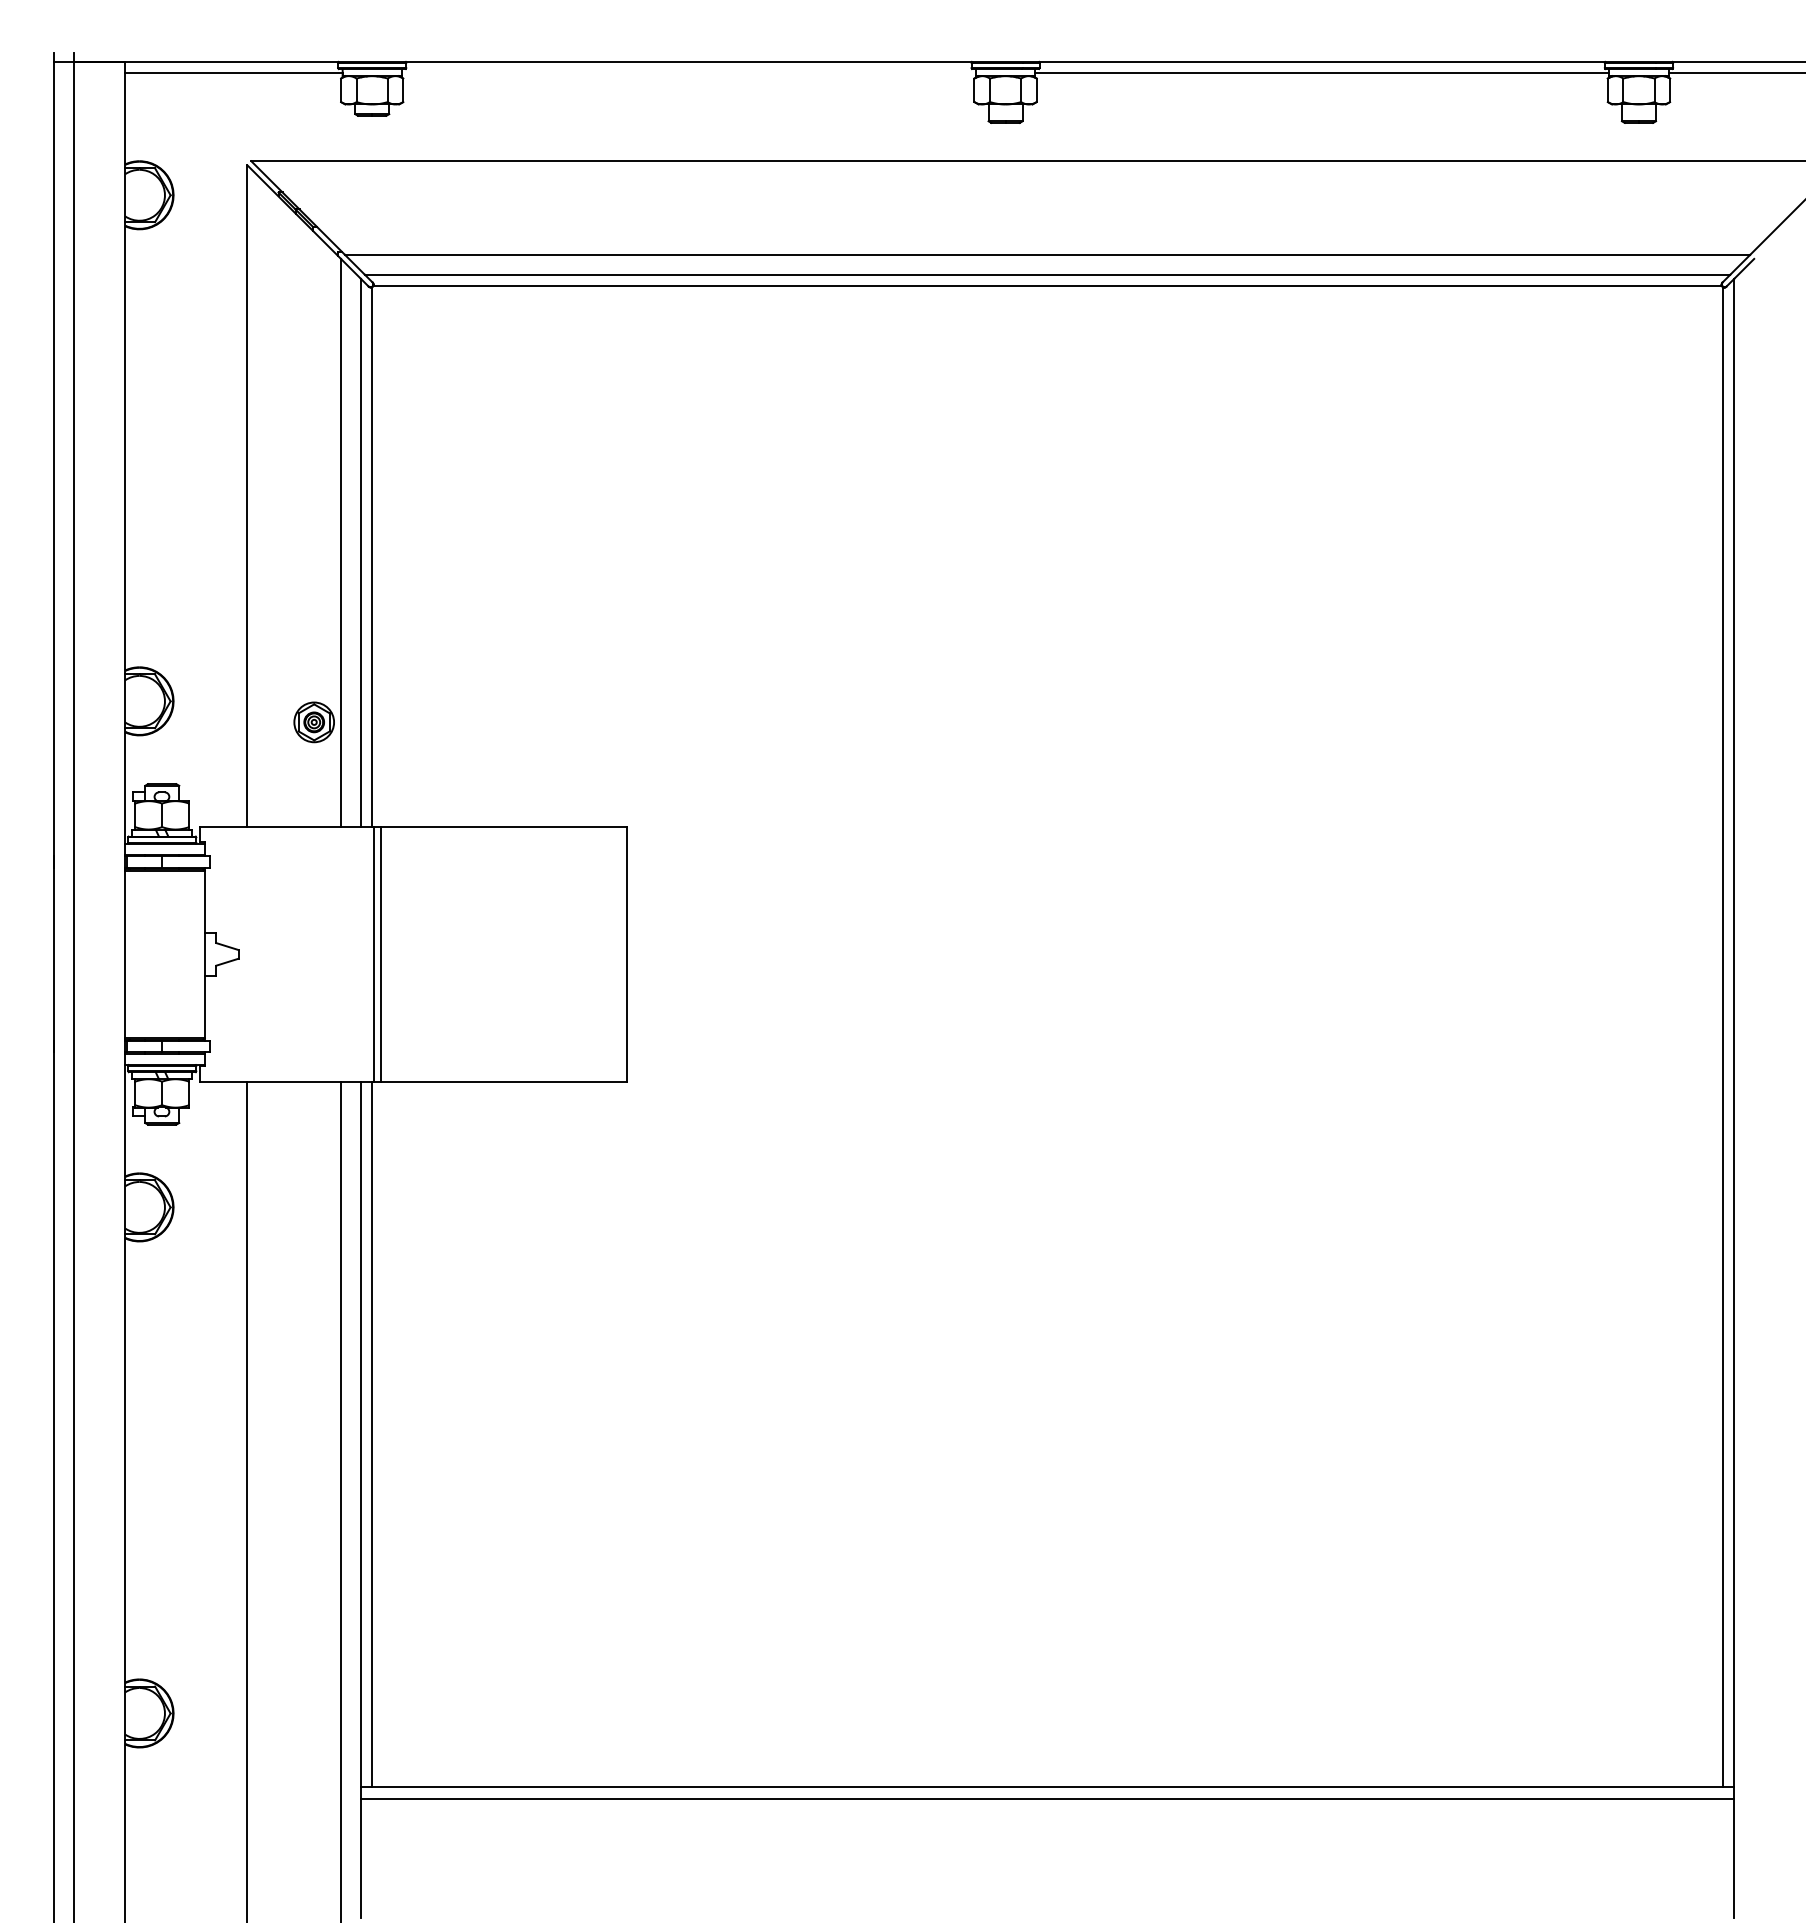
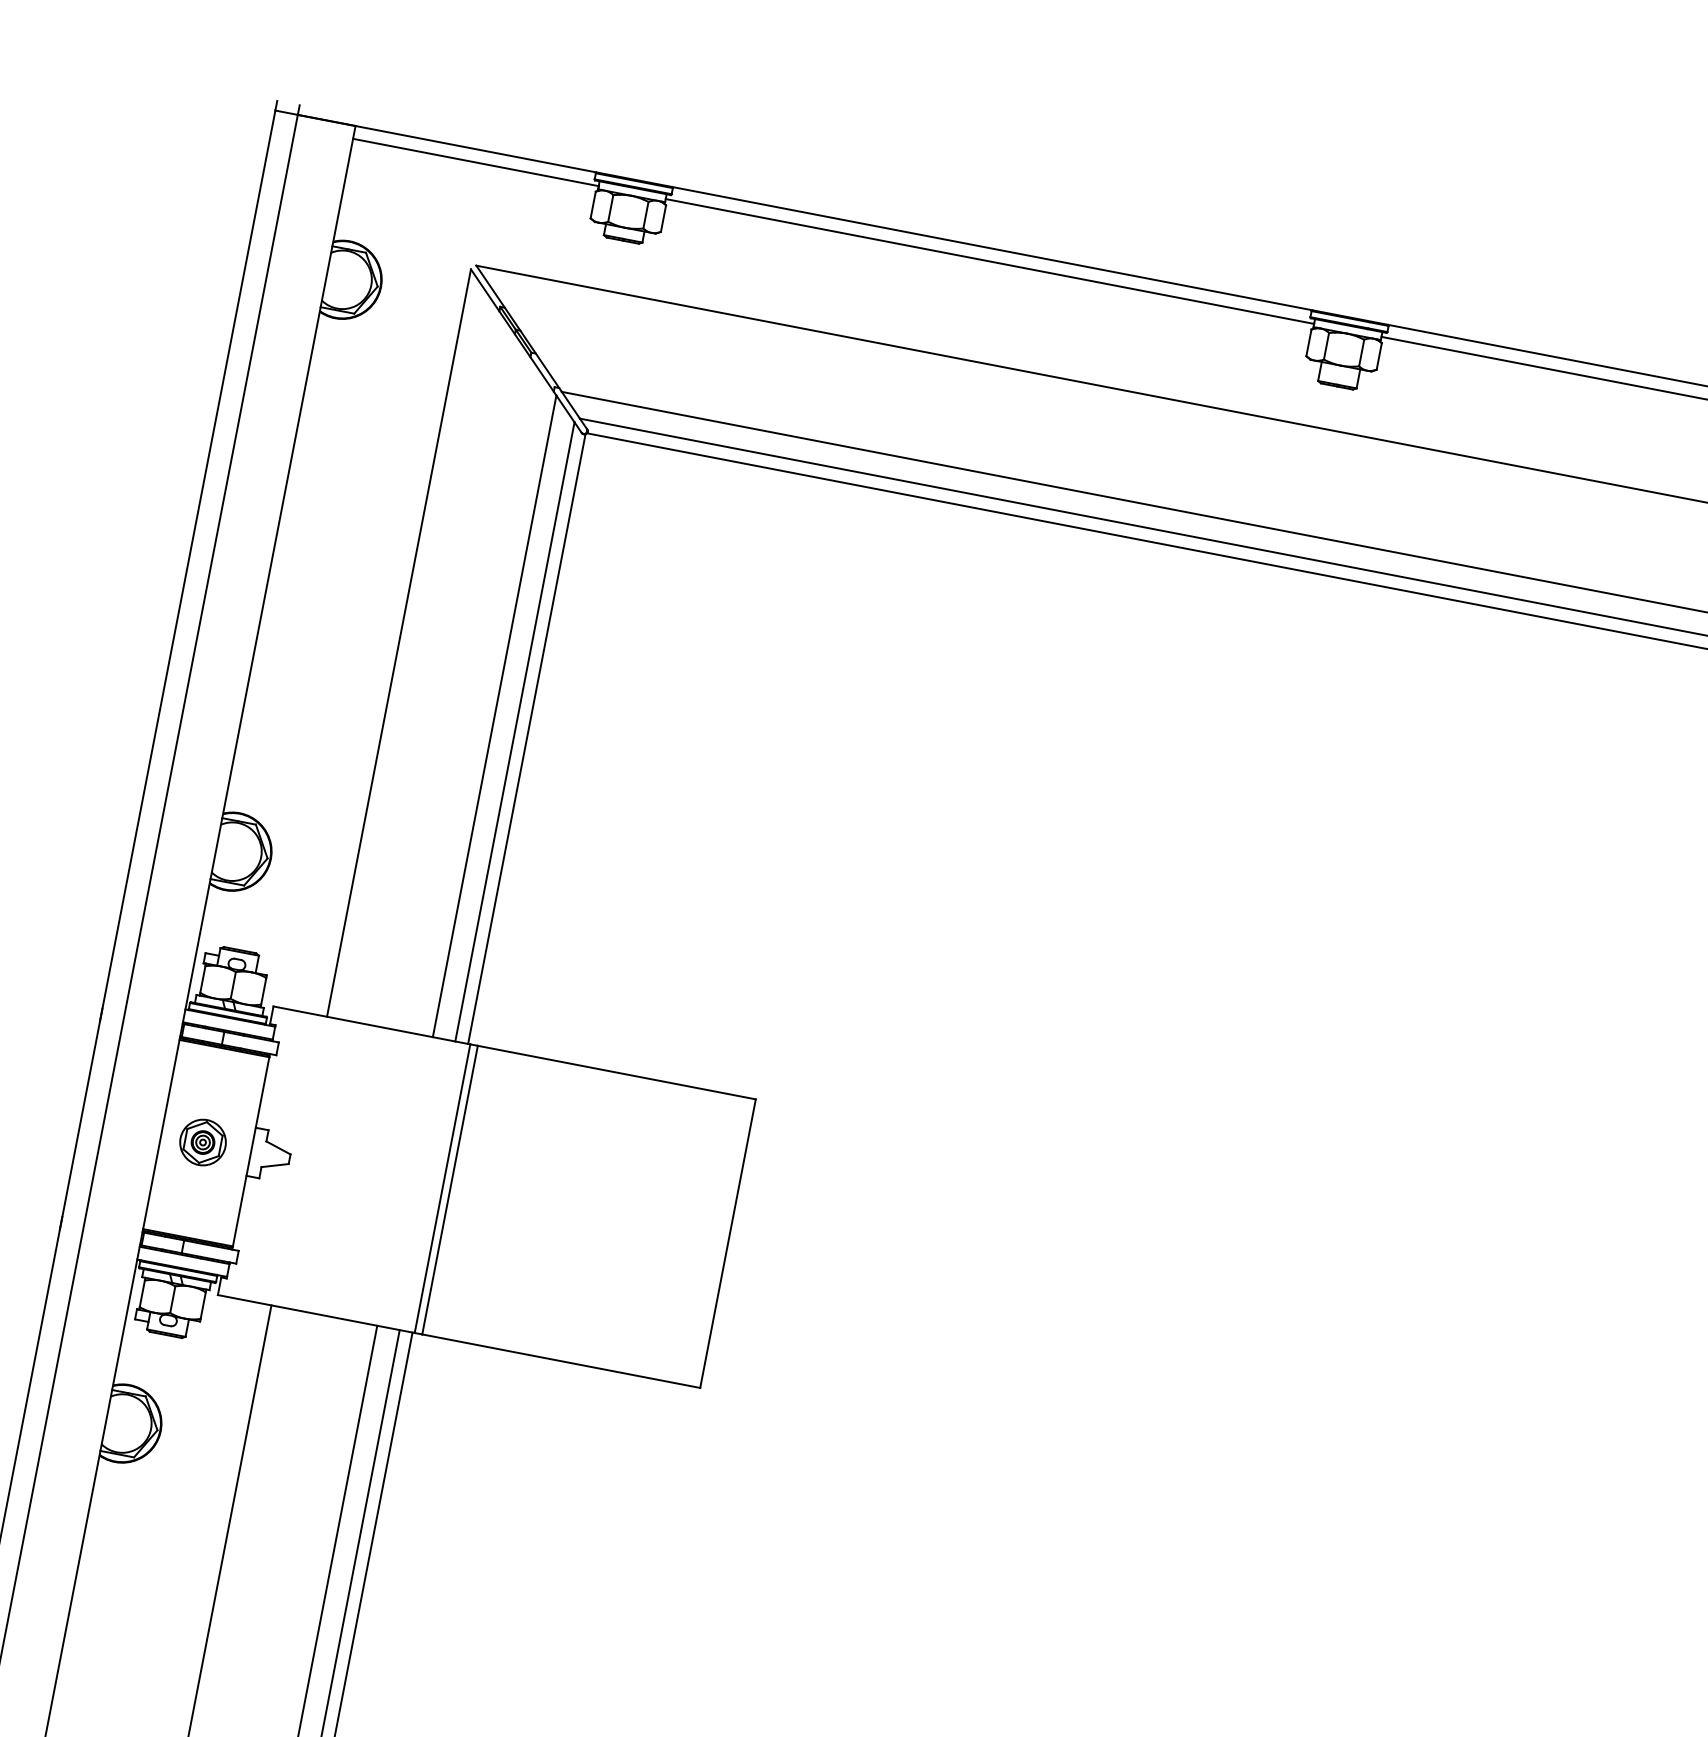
line: (688, 73) -> (989, 261), added
part: (313, 722) -> (202, 1142), moved

